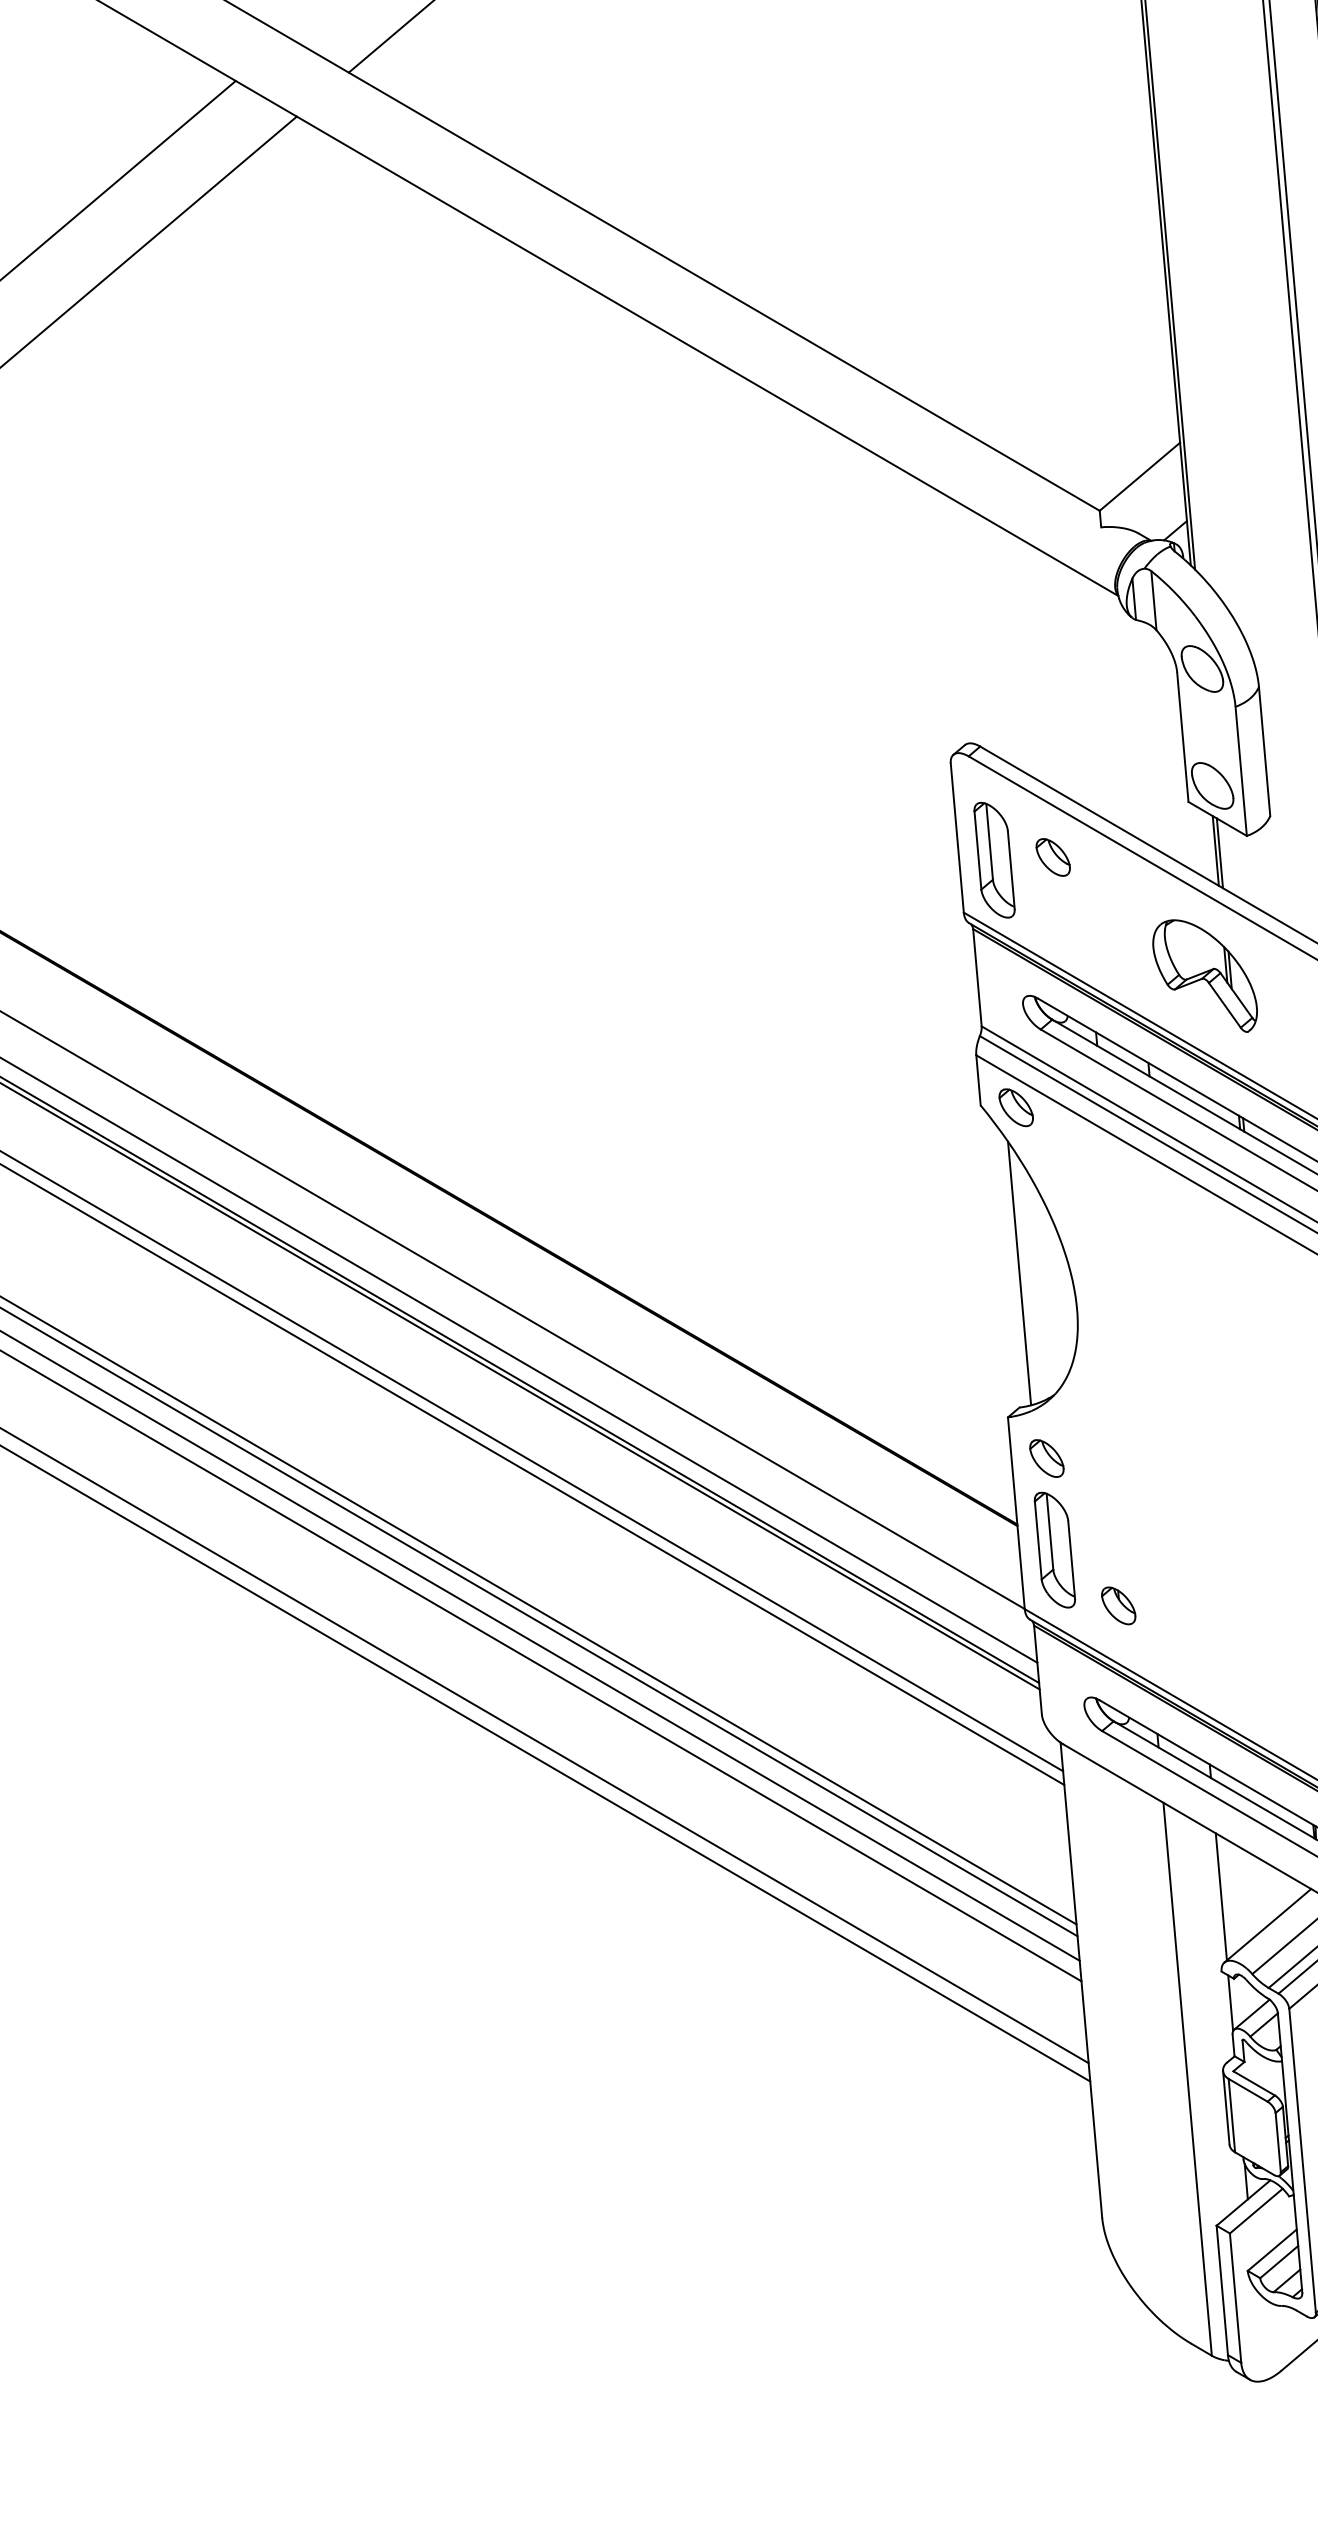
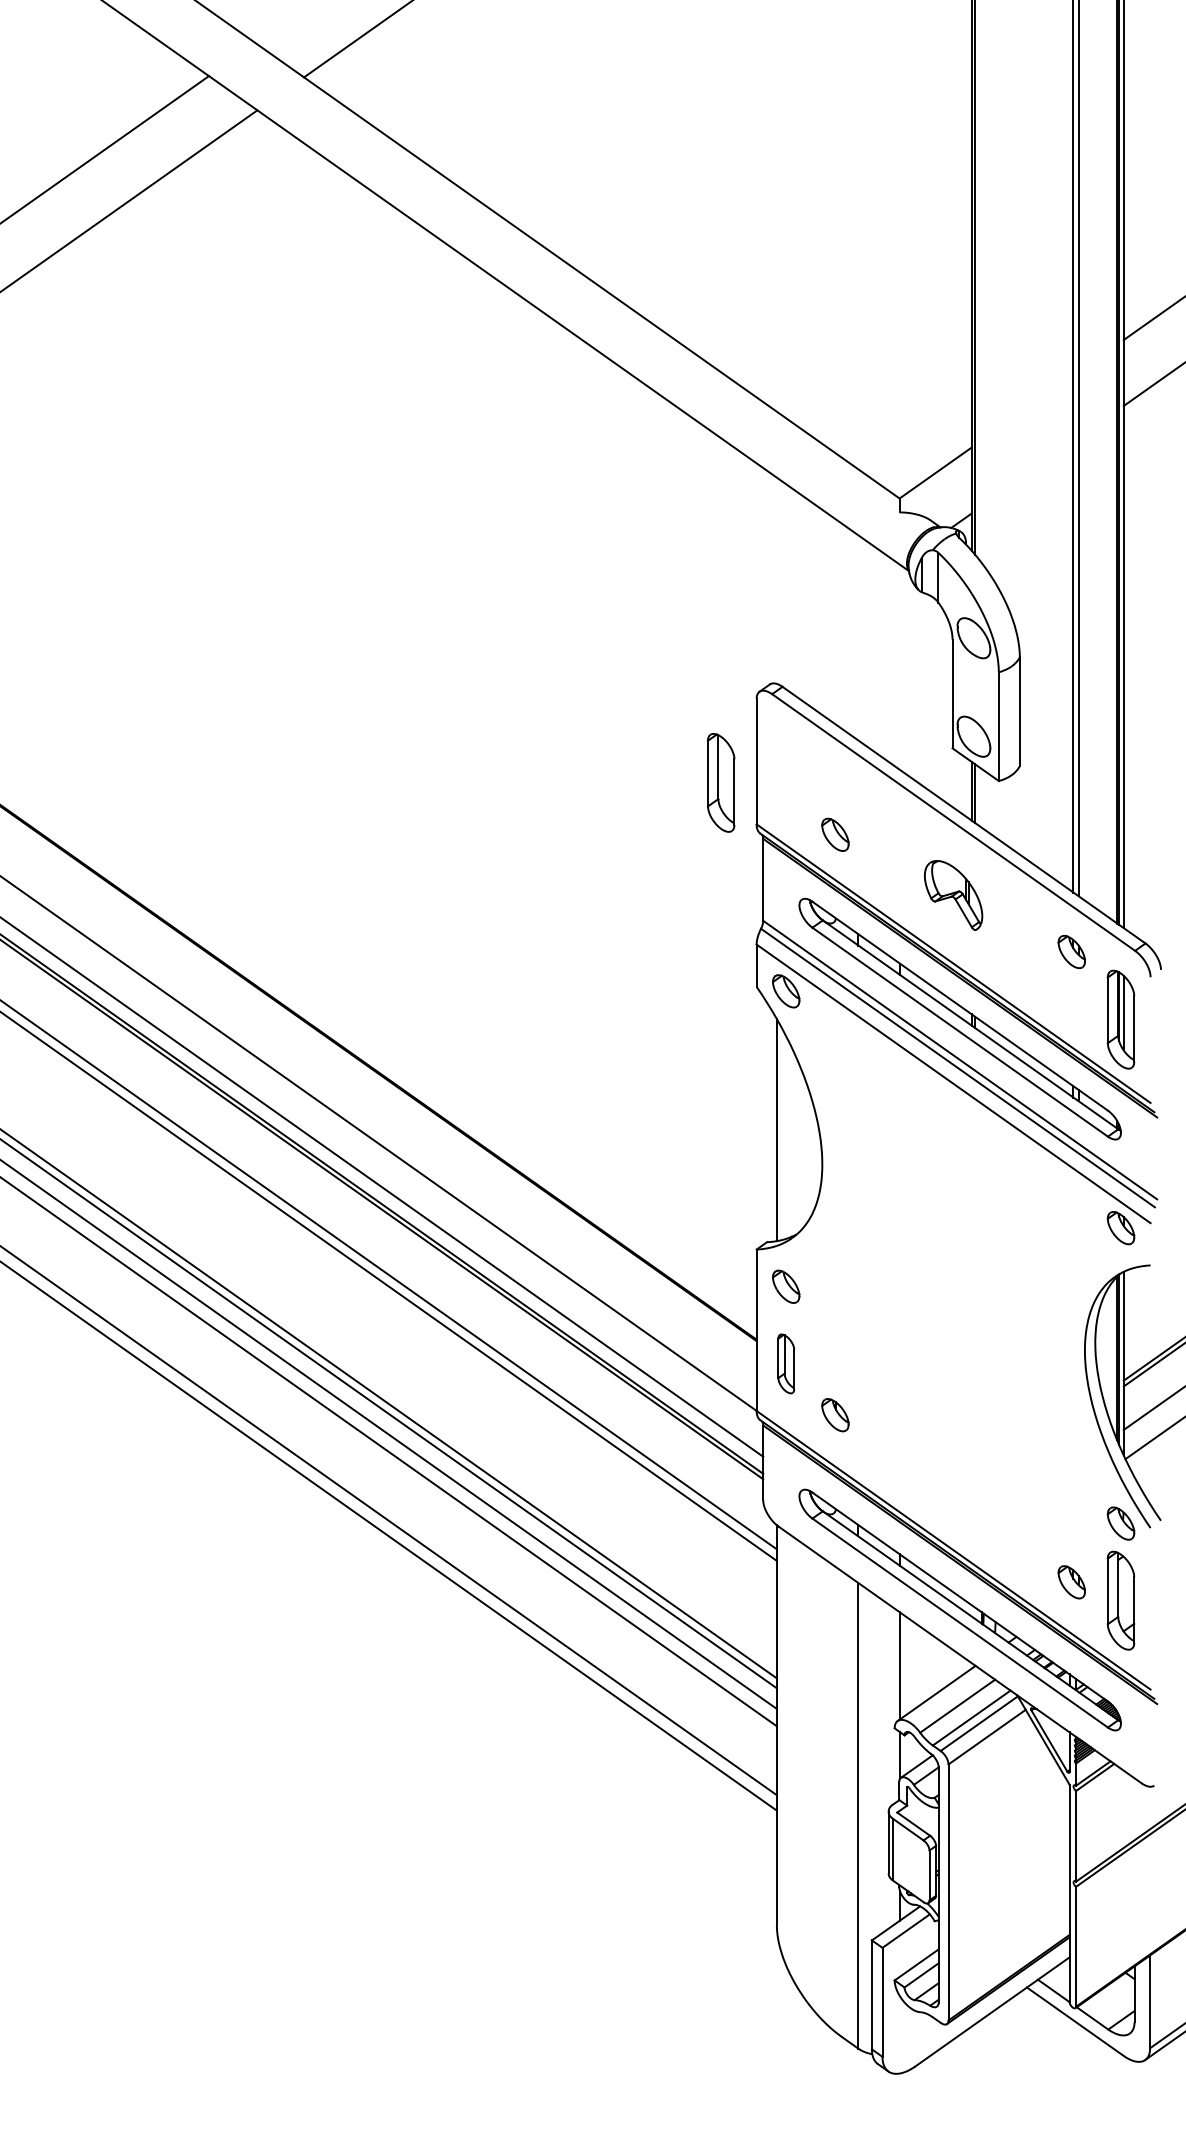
part: (1053, 857) -> (835, 834), moved
part: (994, 859) -> (721, 782), moved
part: (1204, 976) -> (953, 895), size x0.7
part: (1055, 1549) -> (786, 1363), size x0.6

